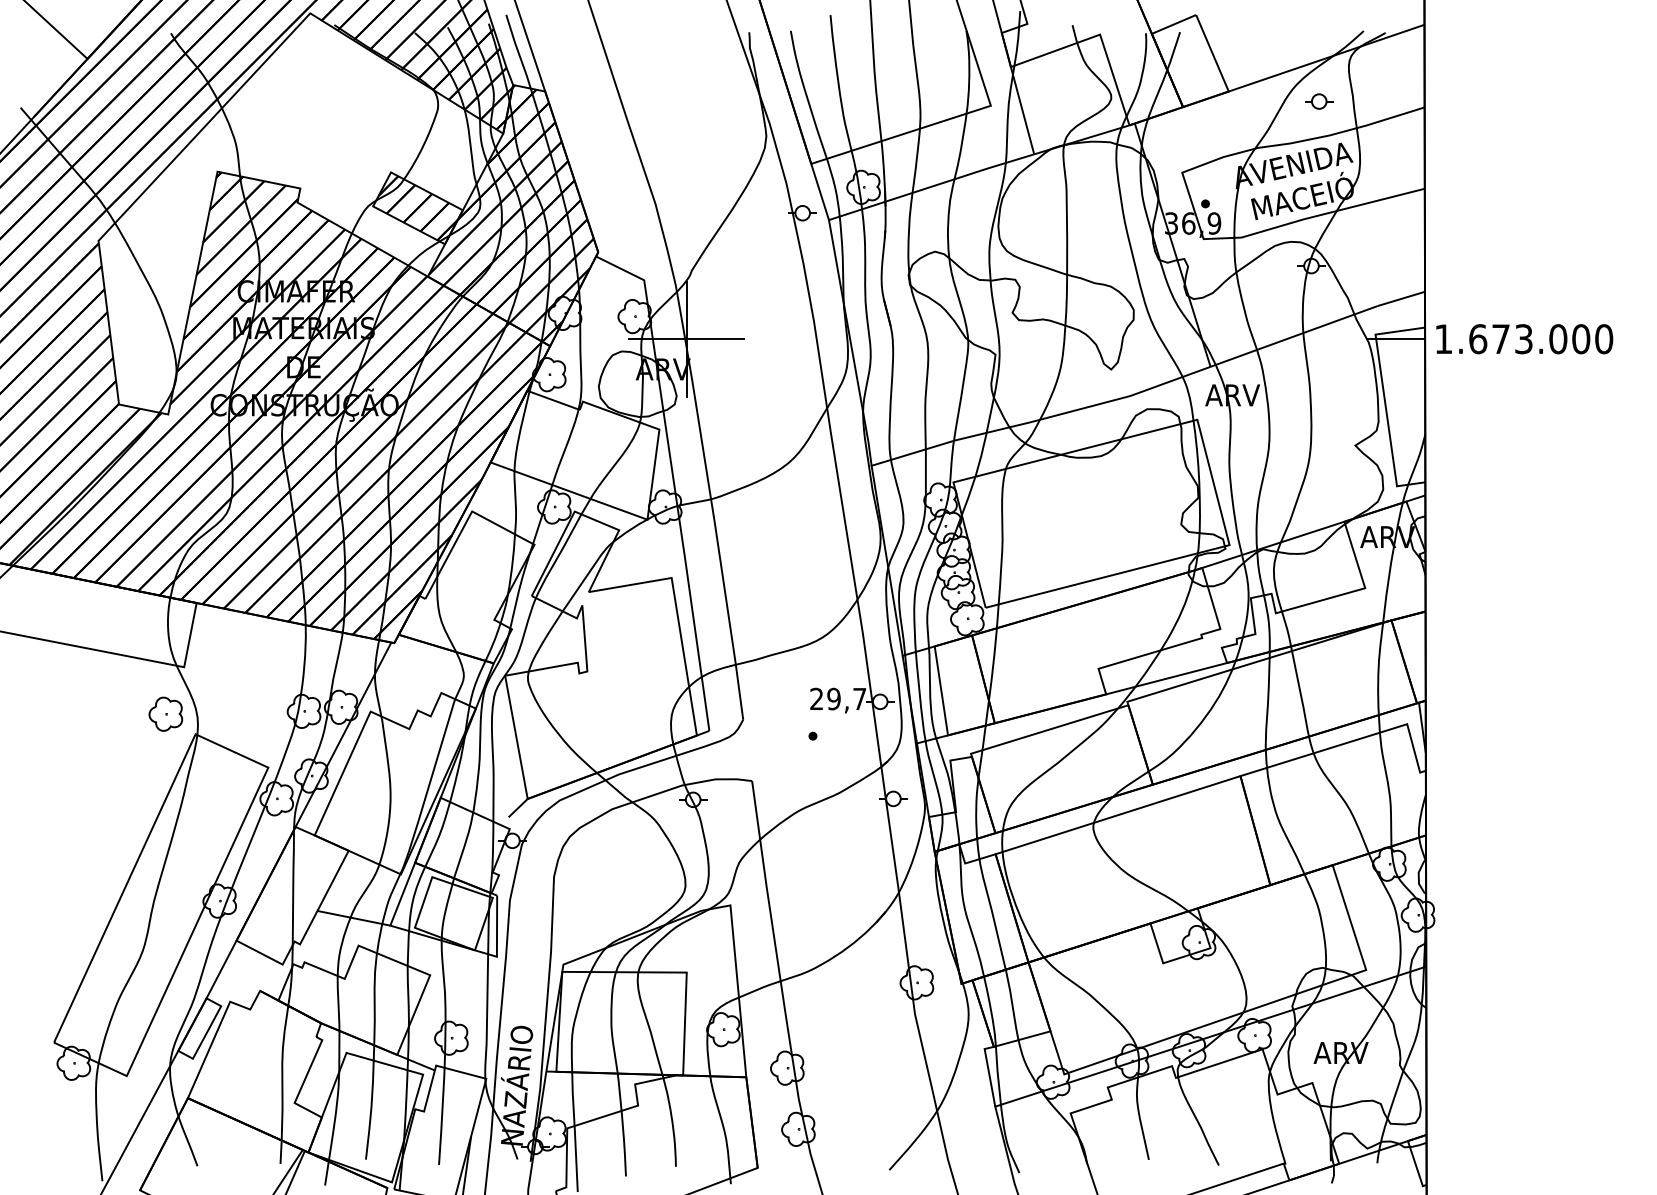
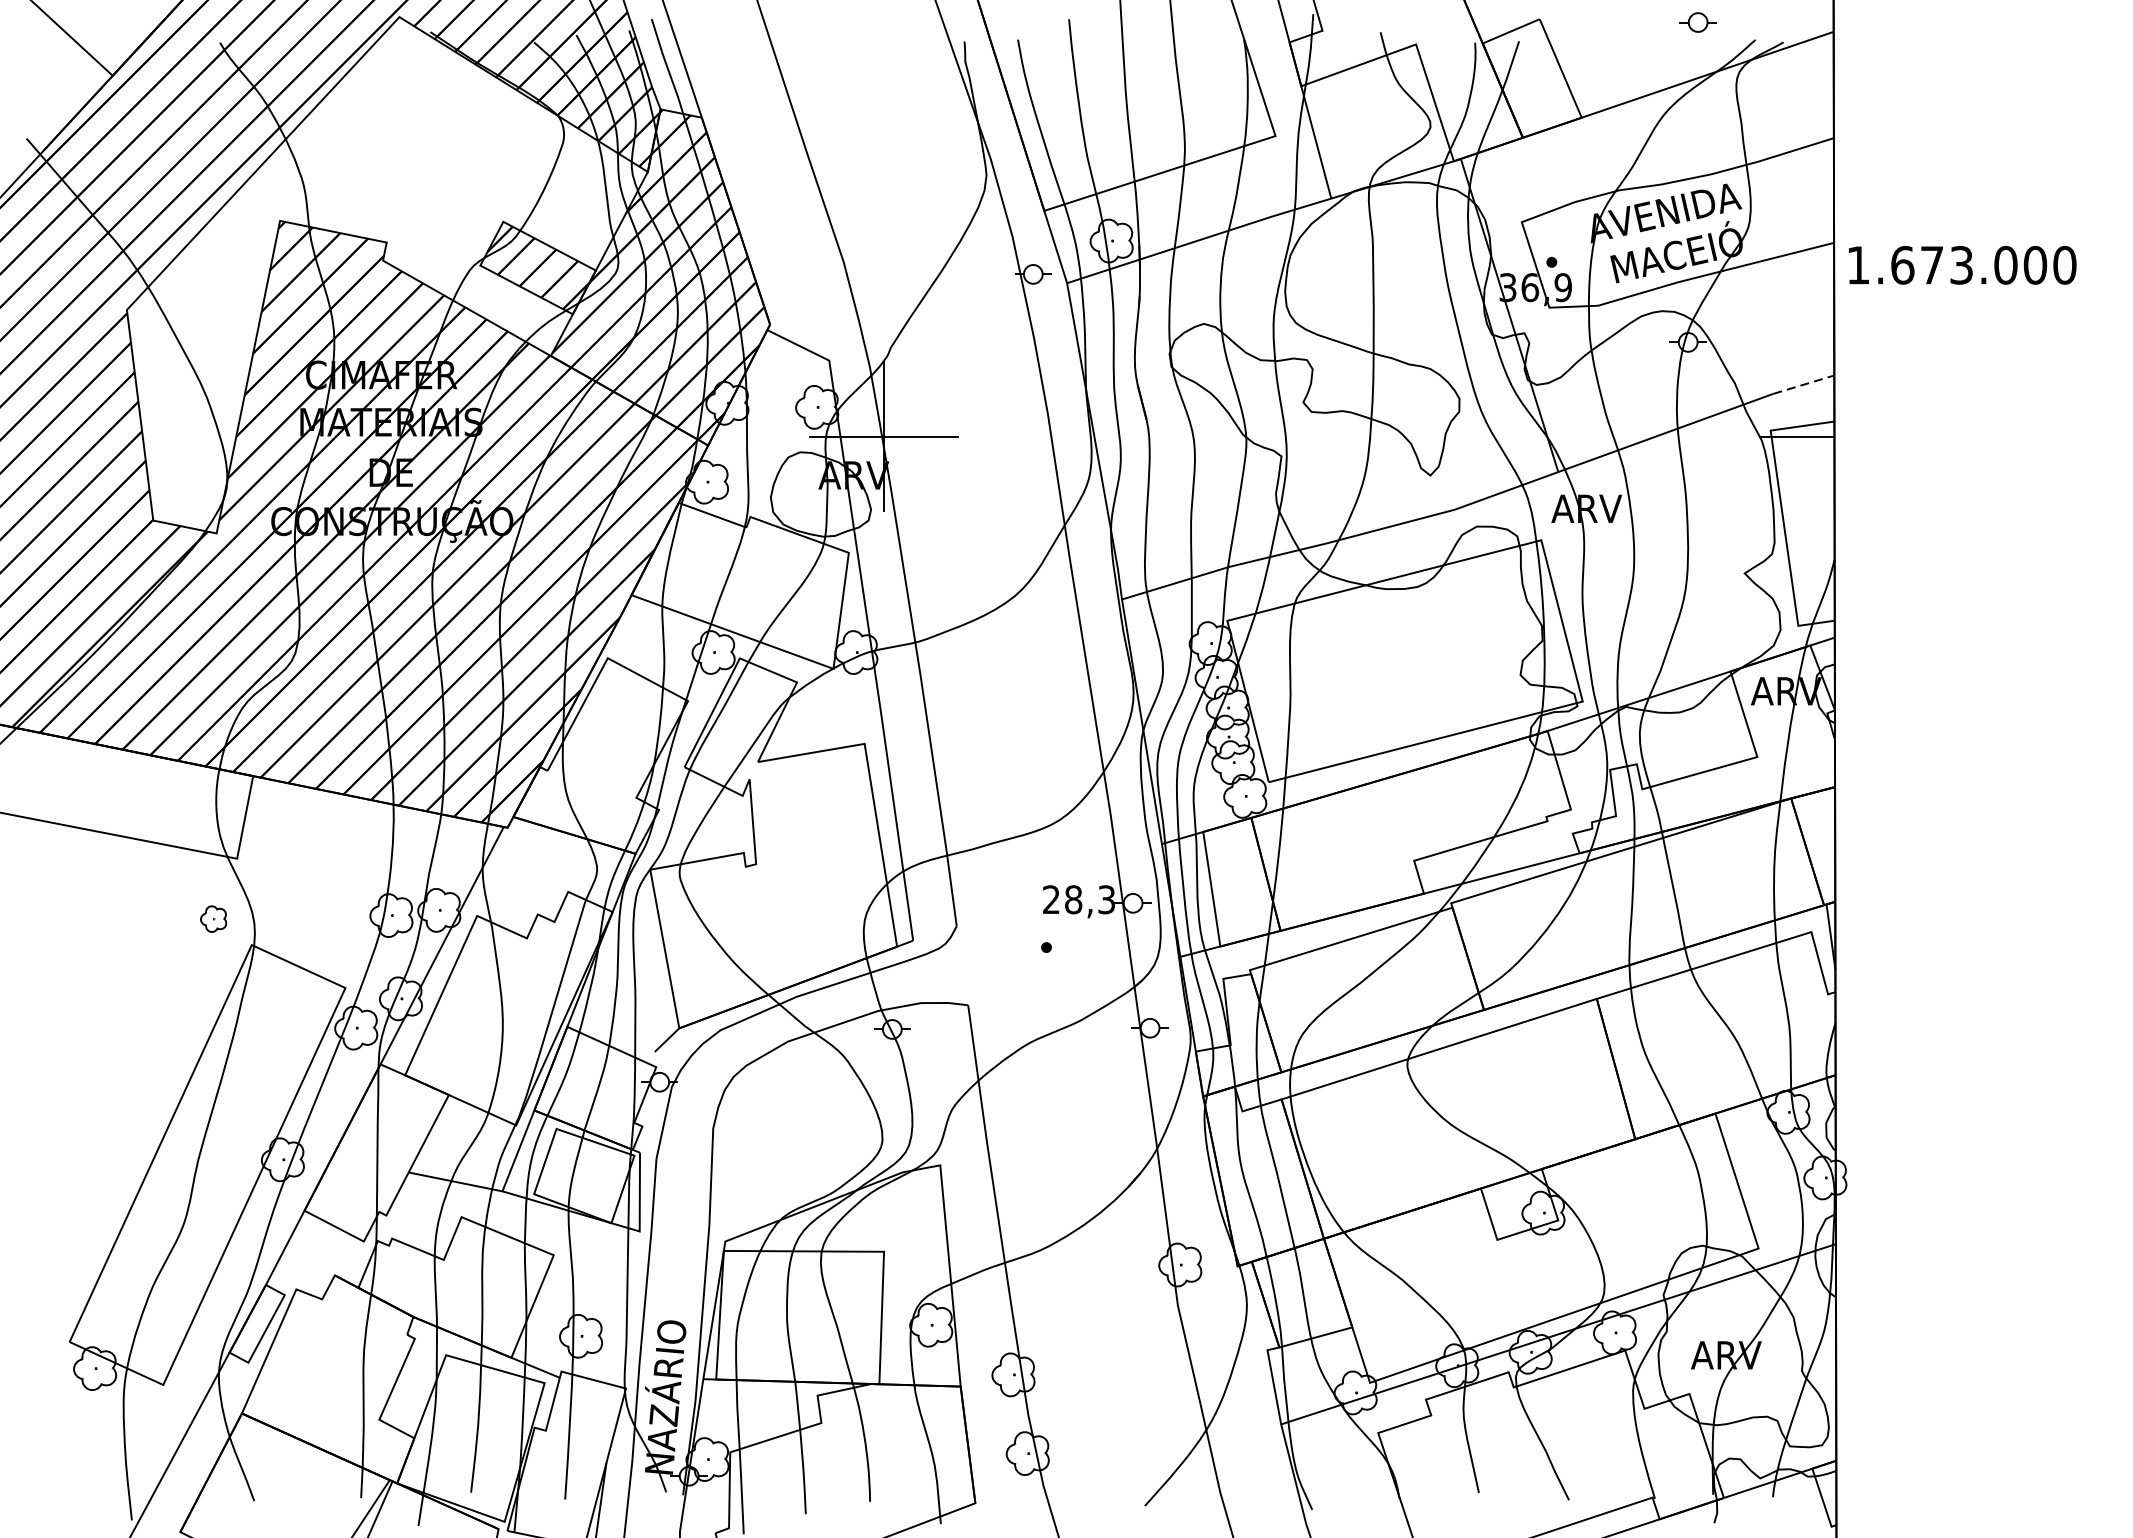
part: (1319, 101) -> (1698, 22), moved
line: (1401, 298) -> (1804, 384), solid -> dashed
text: (1524, 339) -> (1962, 265), moved
text: (846, 698) -> (1089, 899), 29,7 -> 28,3
part: (165, 713) -> (213, 918), size x0.6

